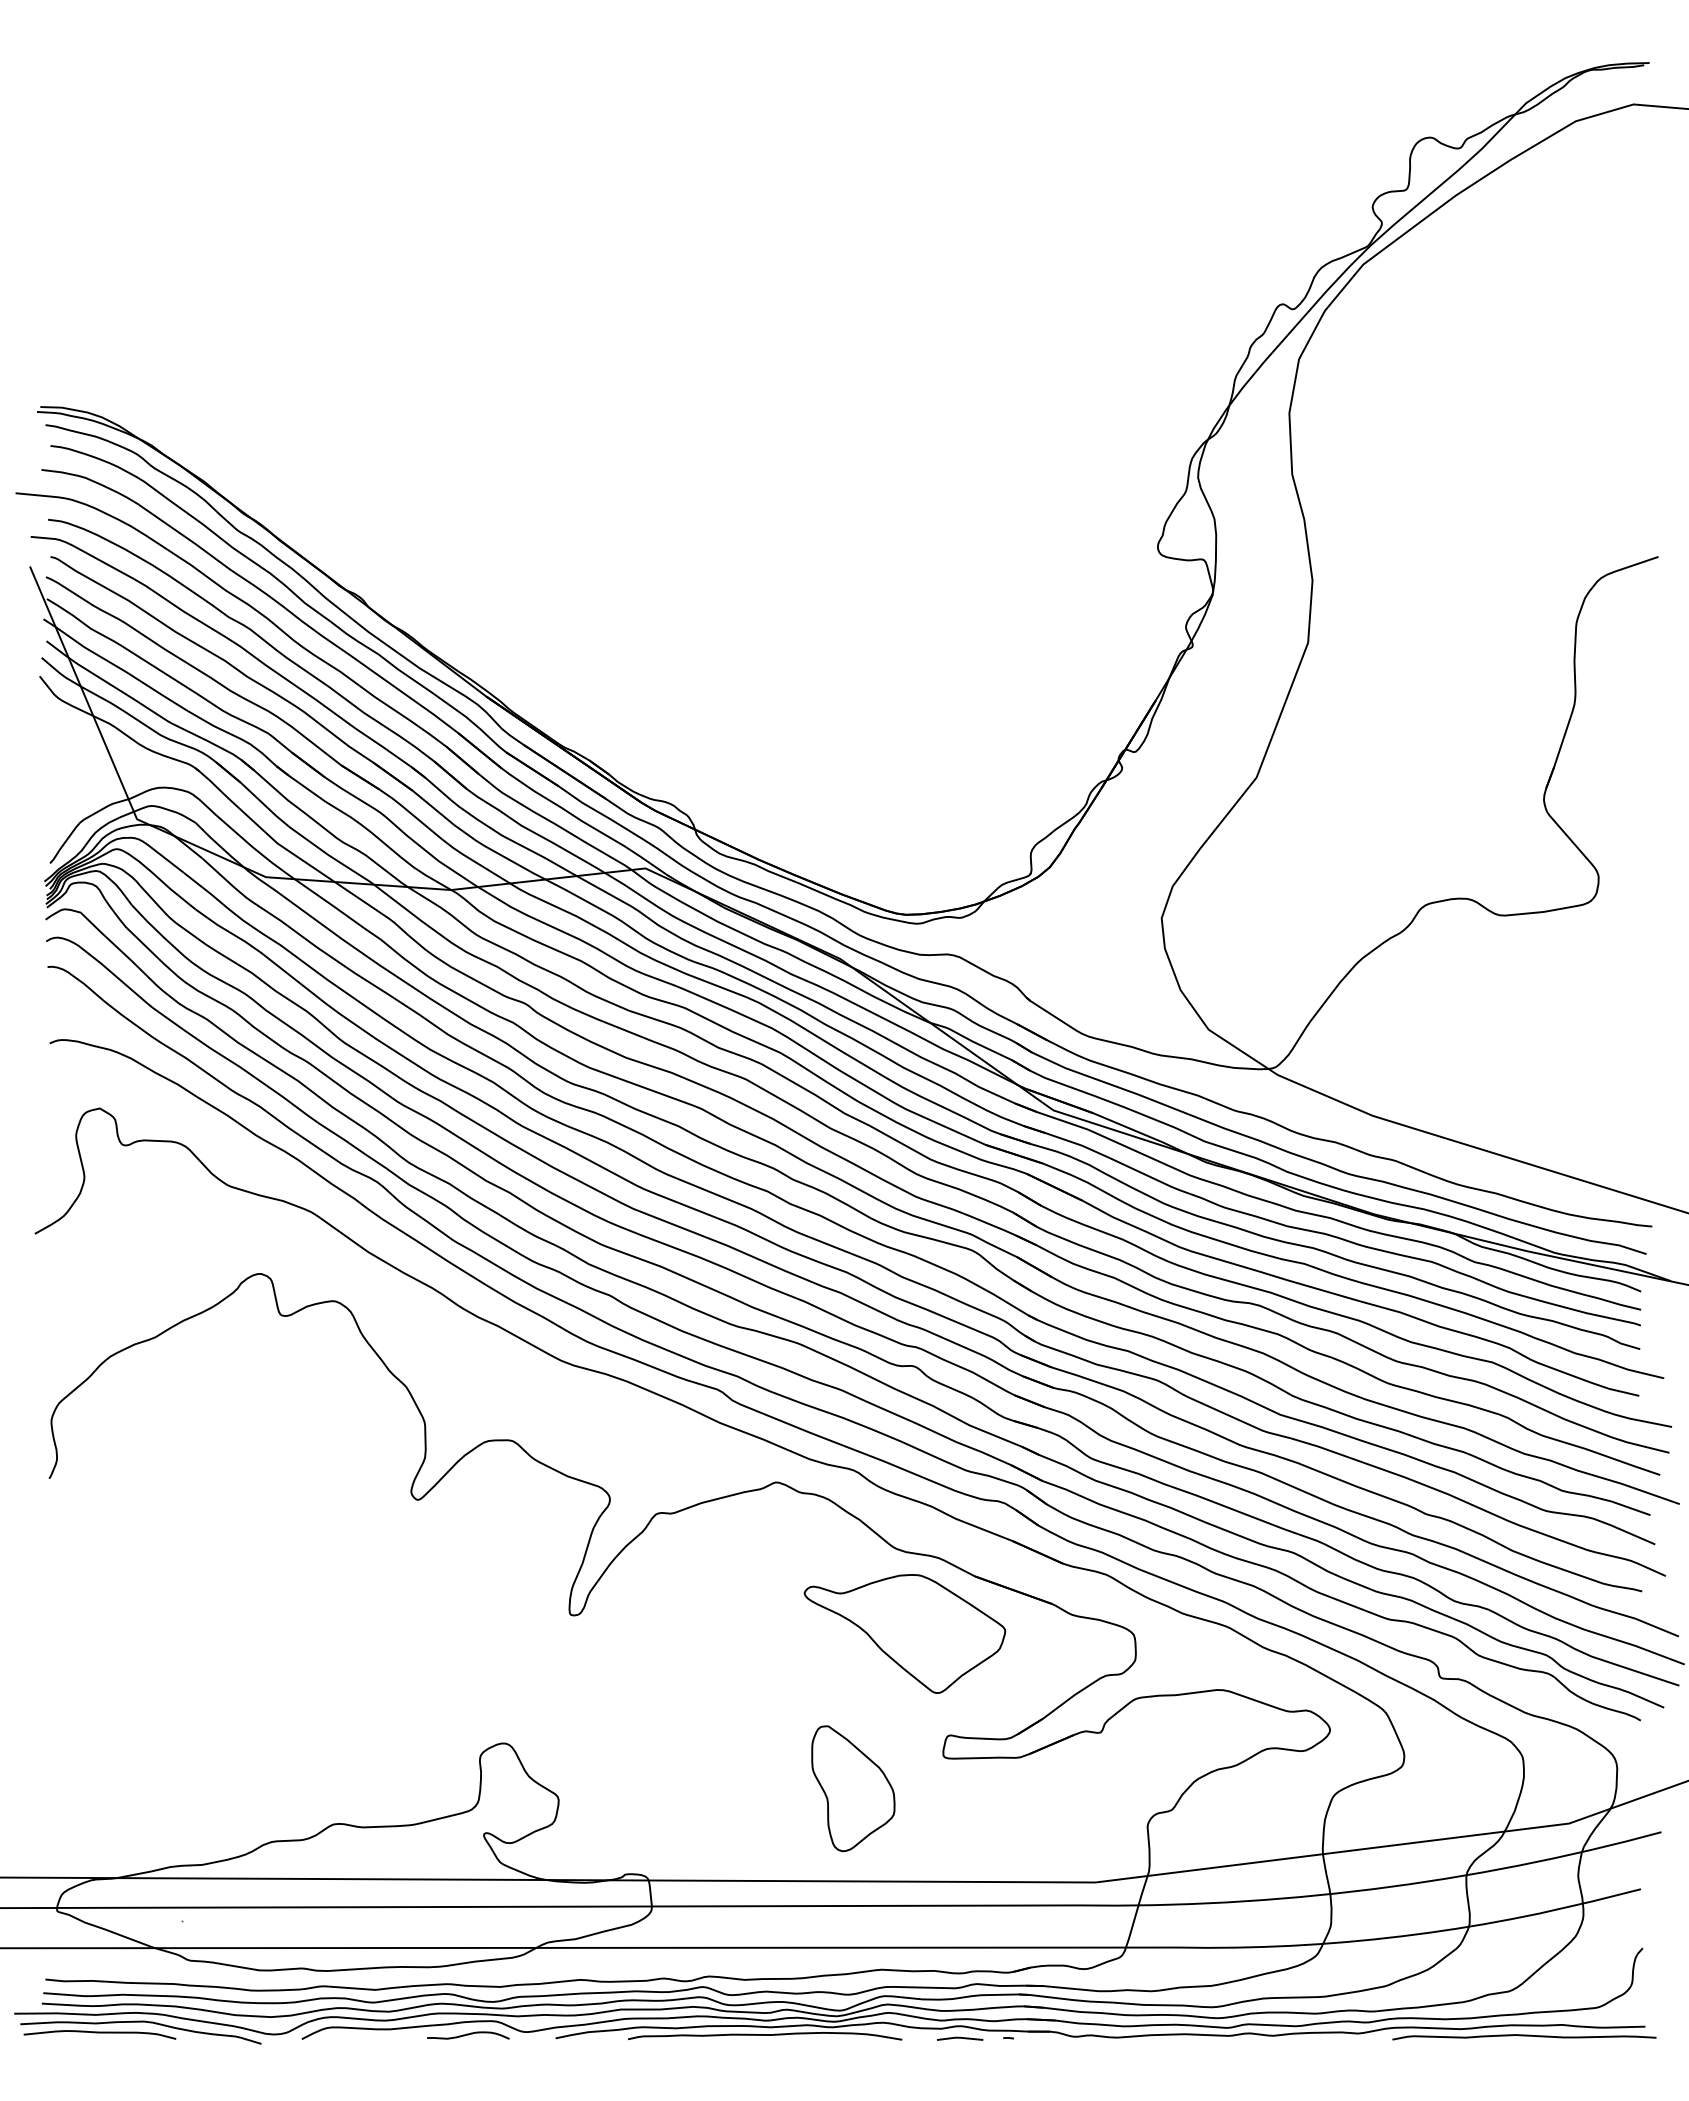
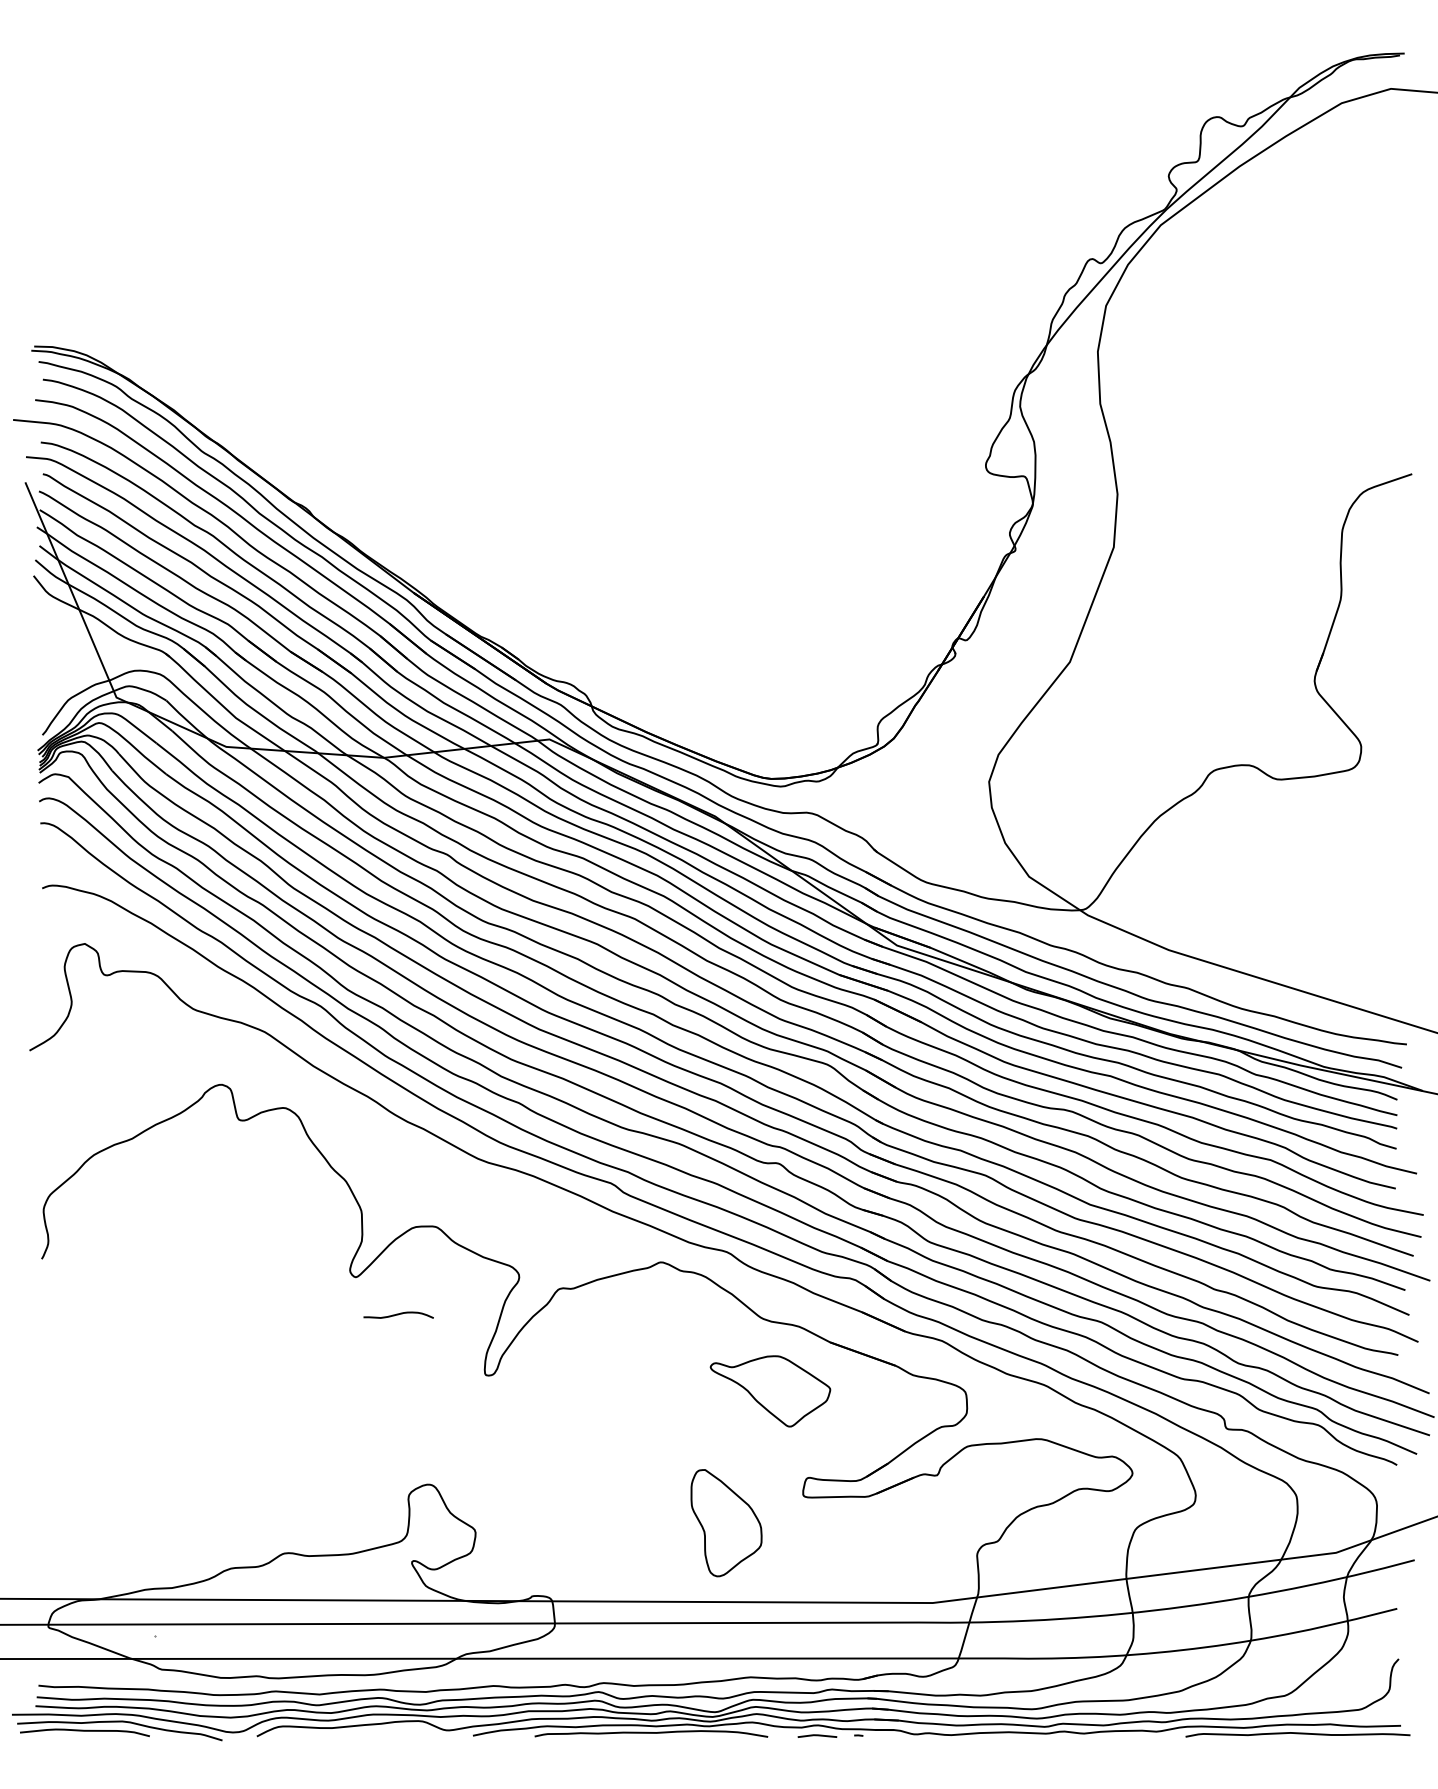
part: (904, 1633) -> (770, 1390), size x0.7
curve: (468, 2035) -> (398, 1315), moved

